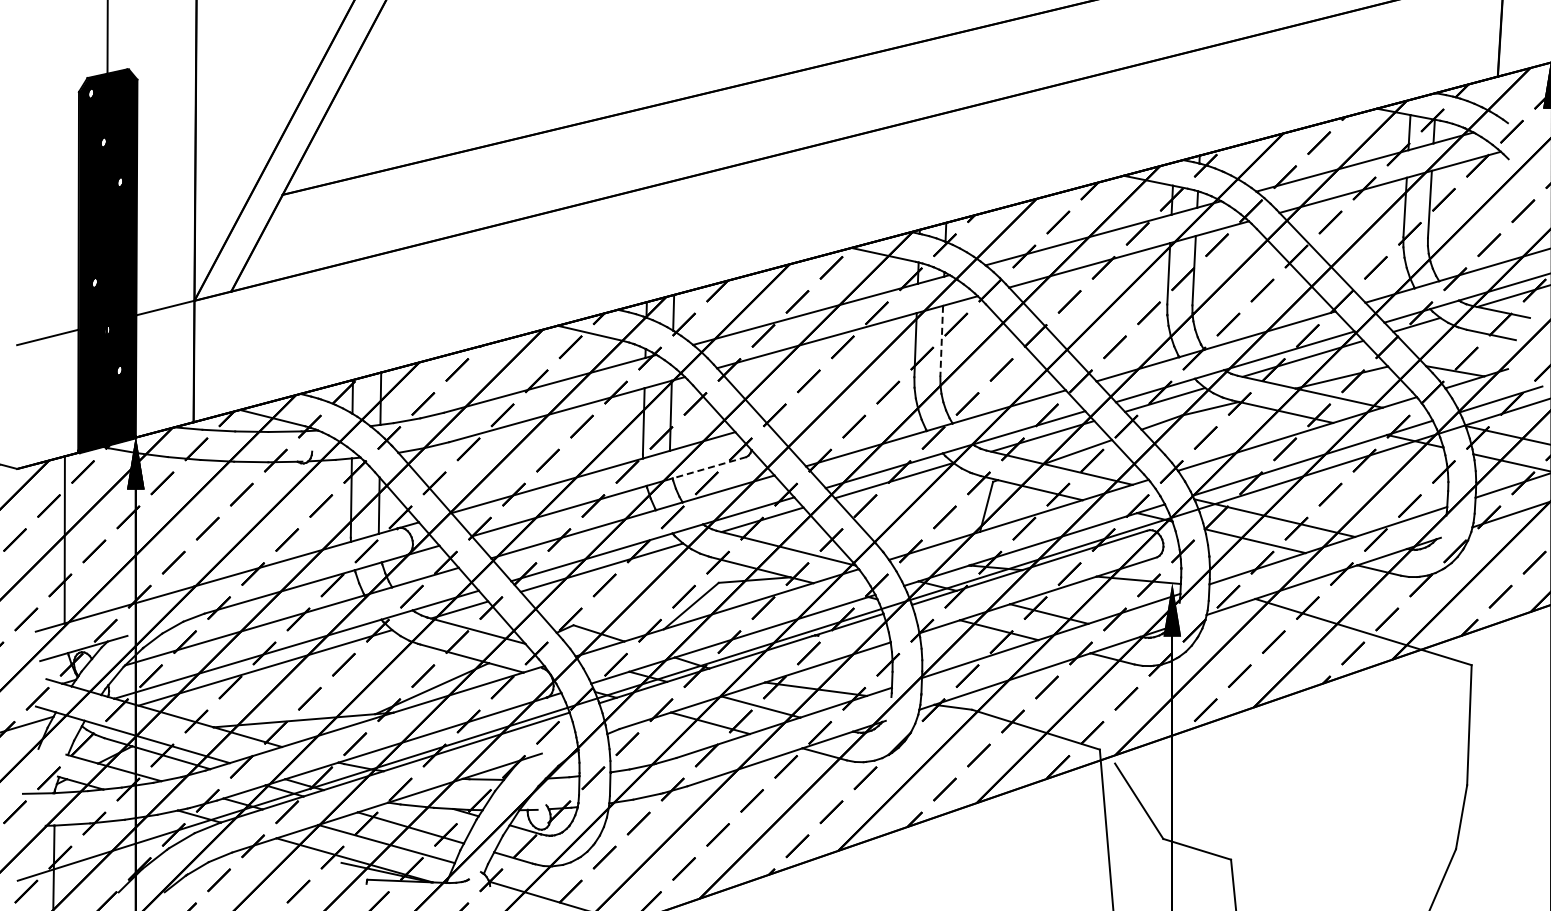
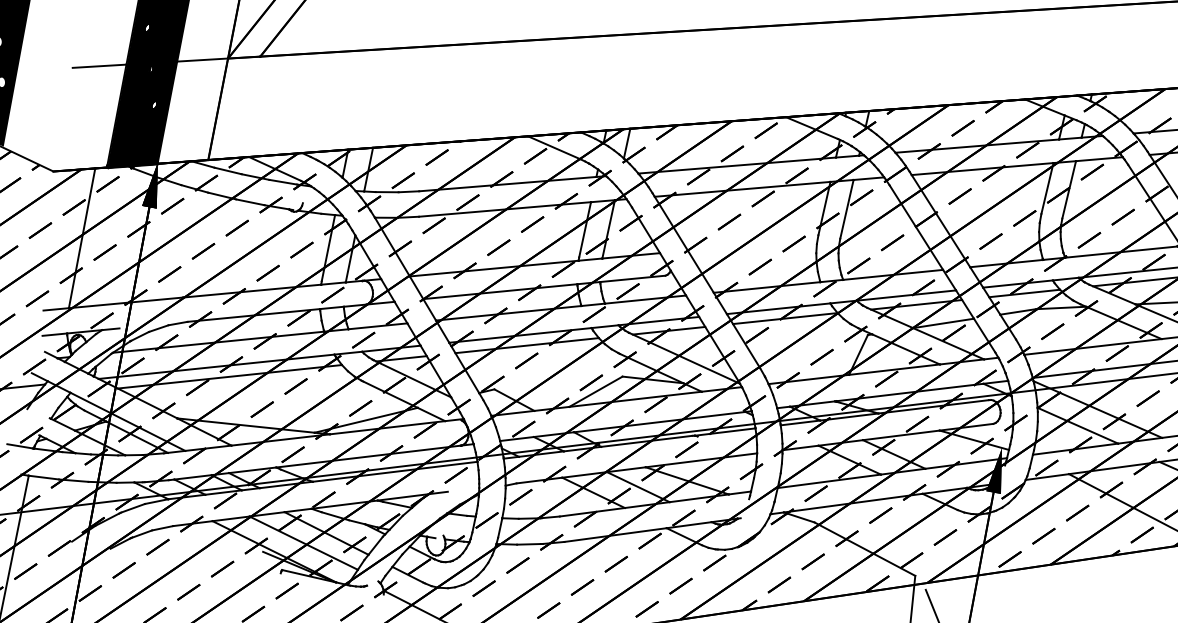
line: (941, 341) -> (846, 209), dashed -> solid
line: (709, 467) -> (632, 278), dashed -> solid

